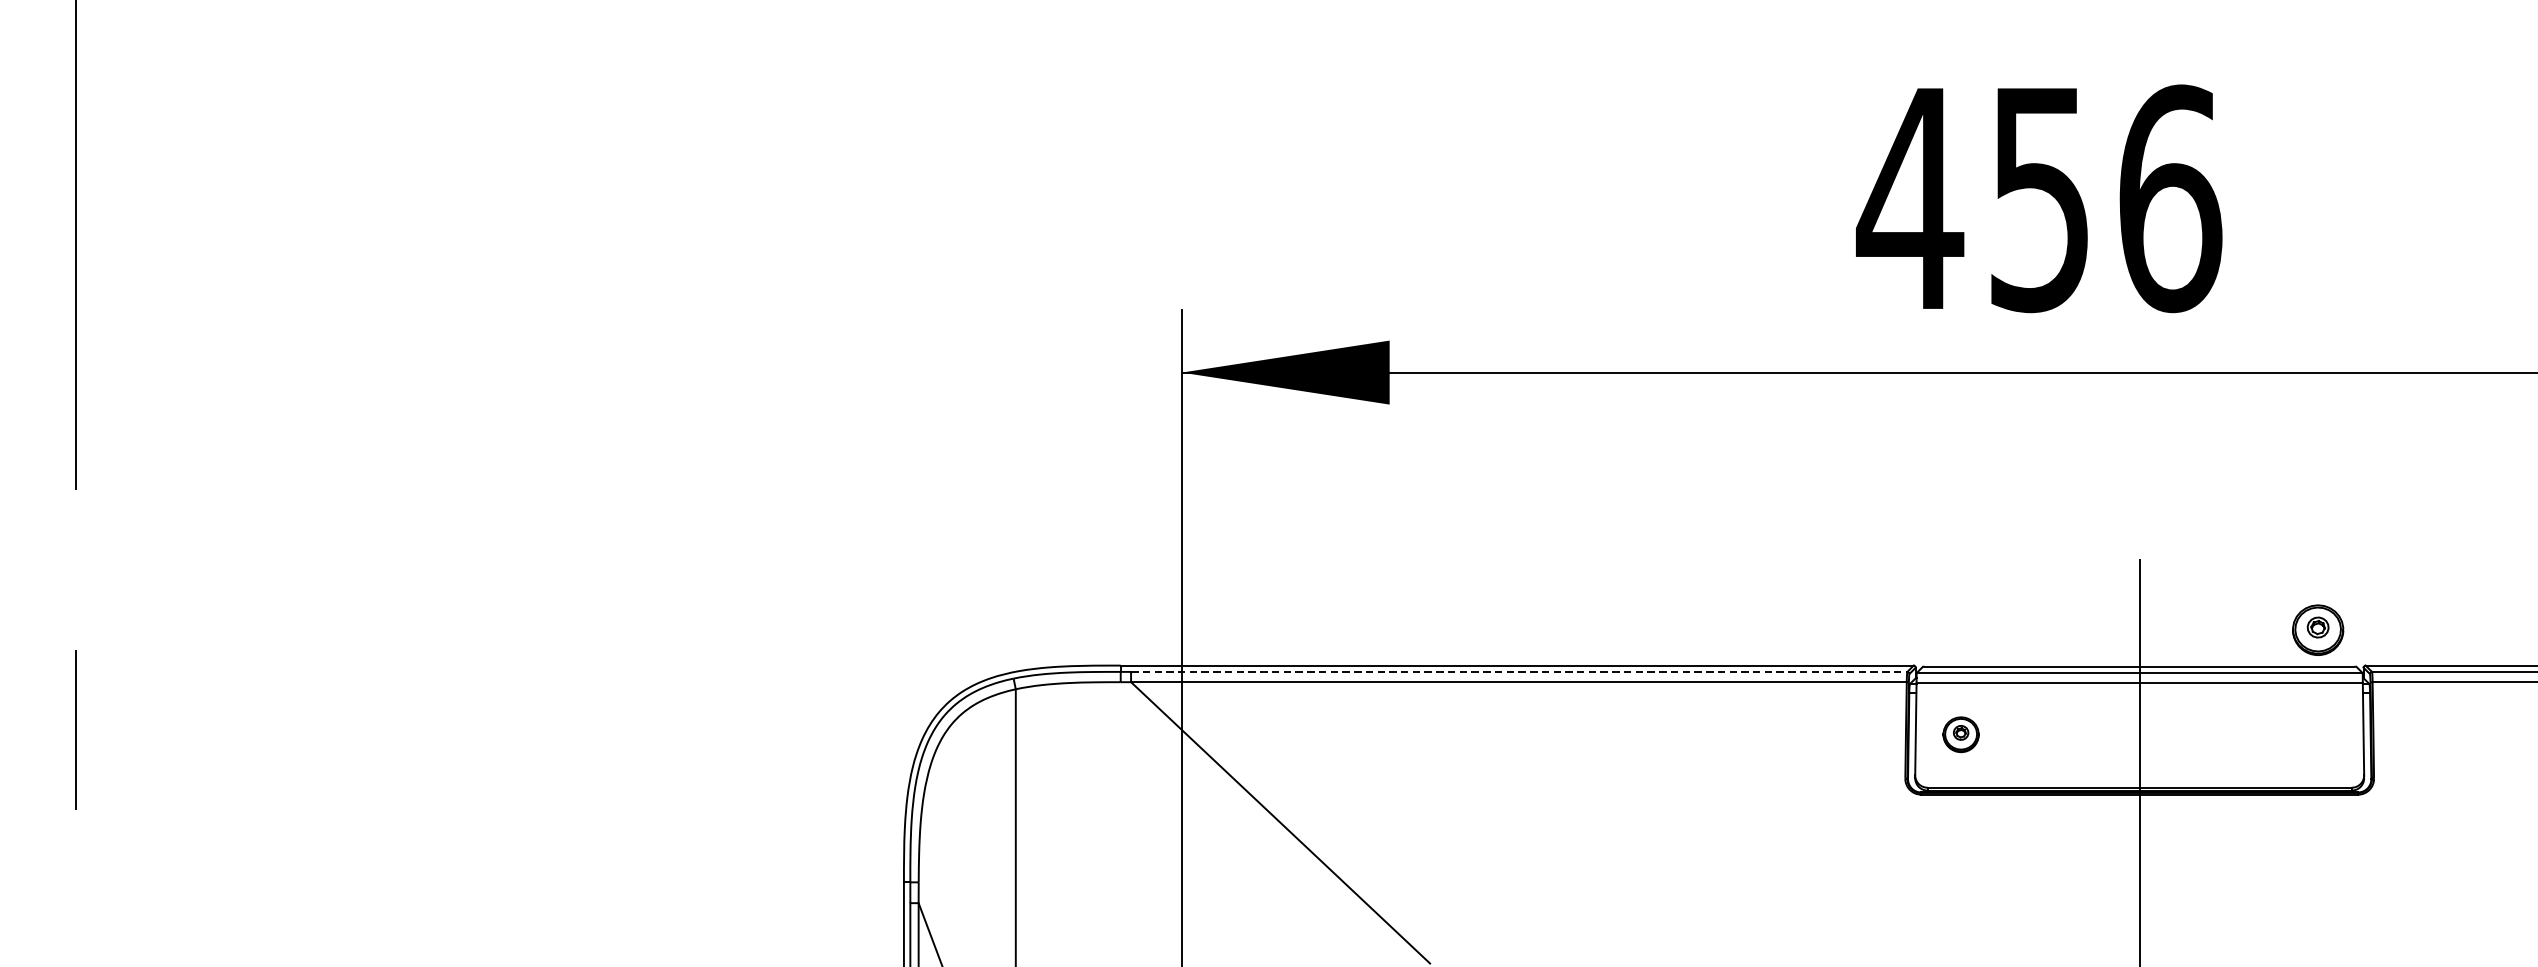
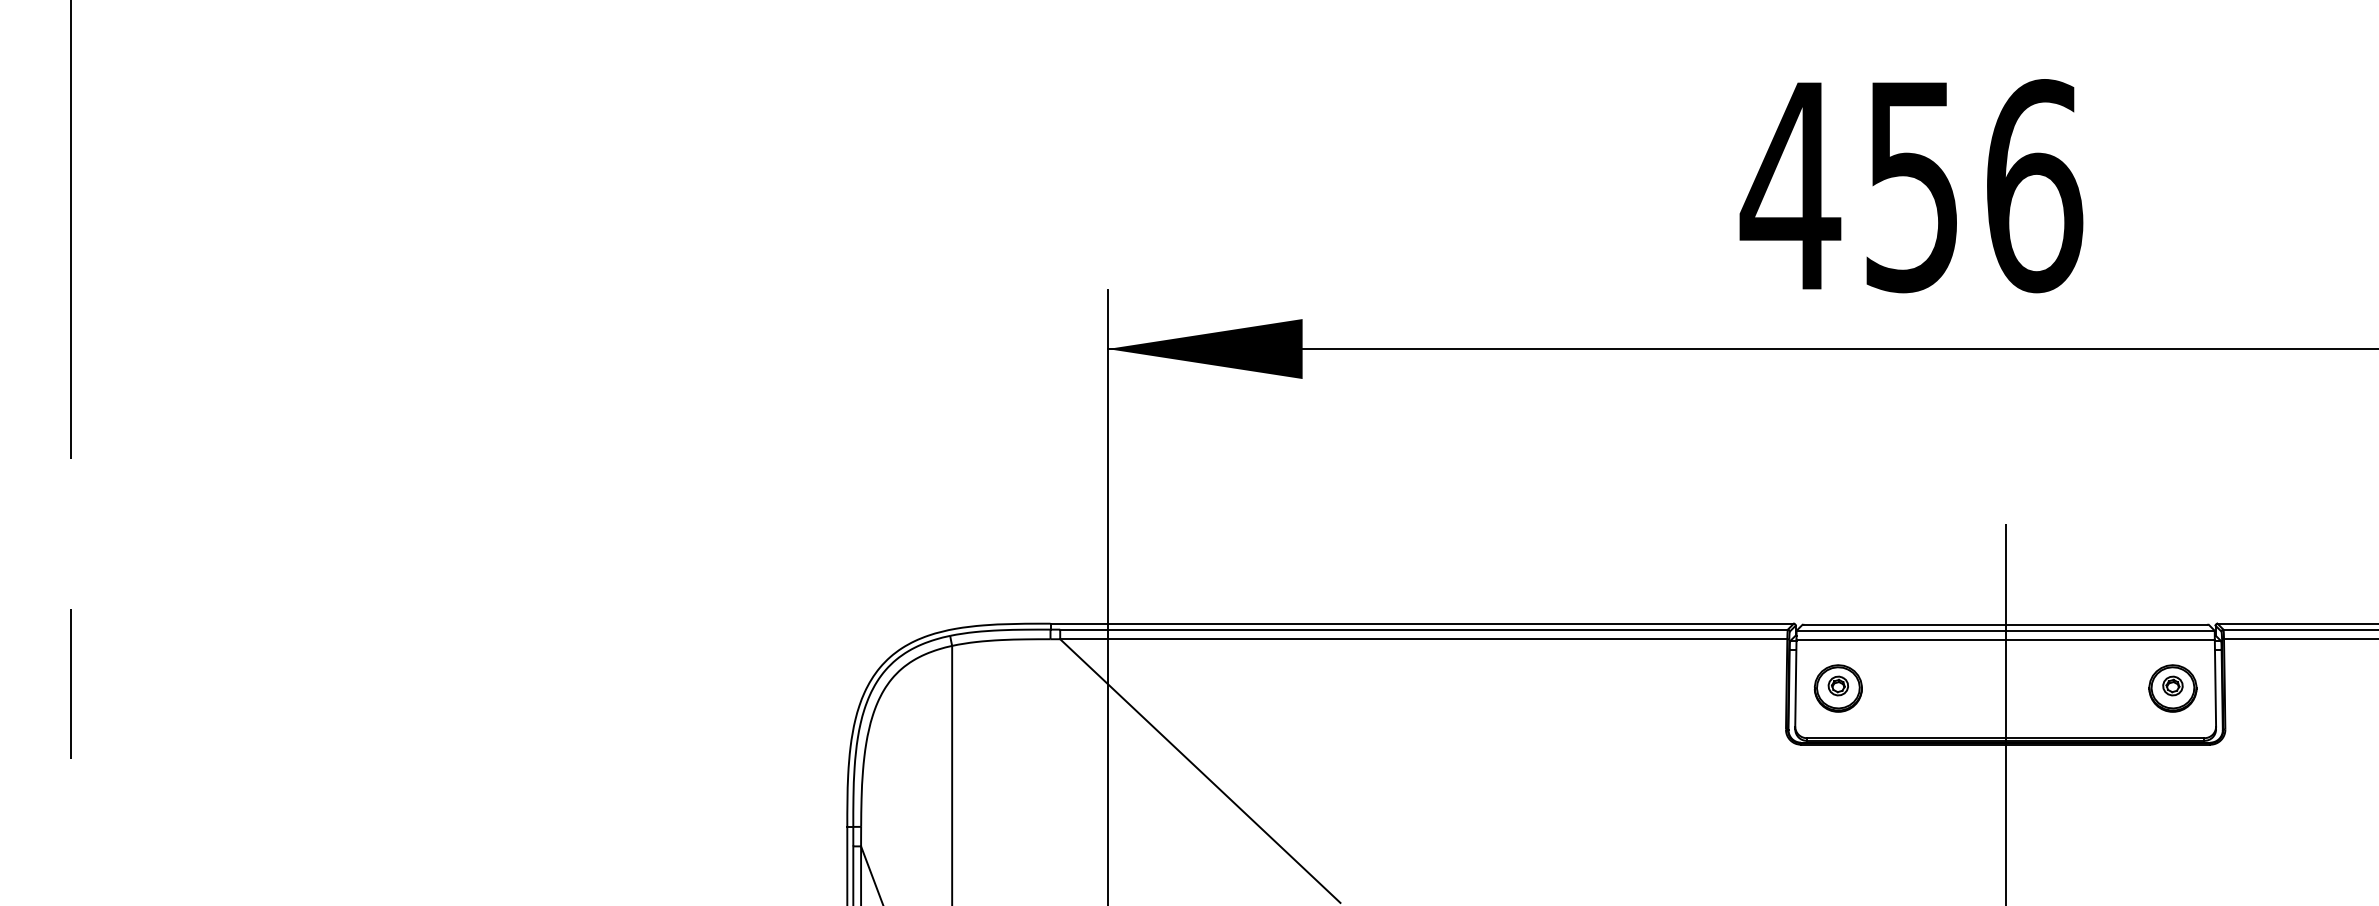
part: (2317, 630) -> (2172, 688), moved
line: (1519, 671) -> (1424, 629), dashed -> solid
part: (1960, 734) -> (1837, 688), size x1.43

